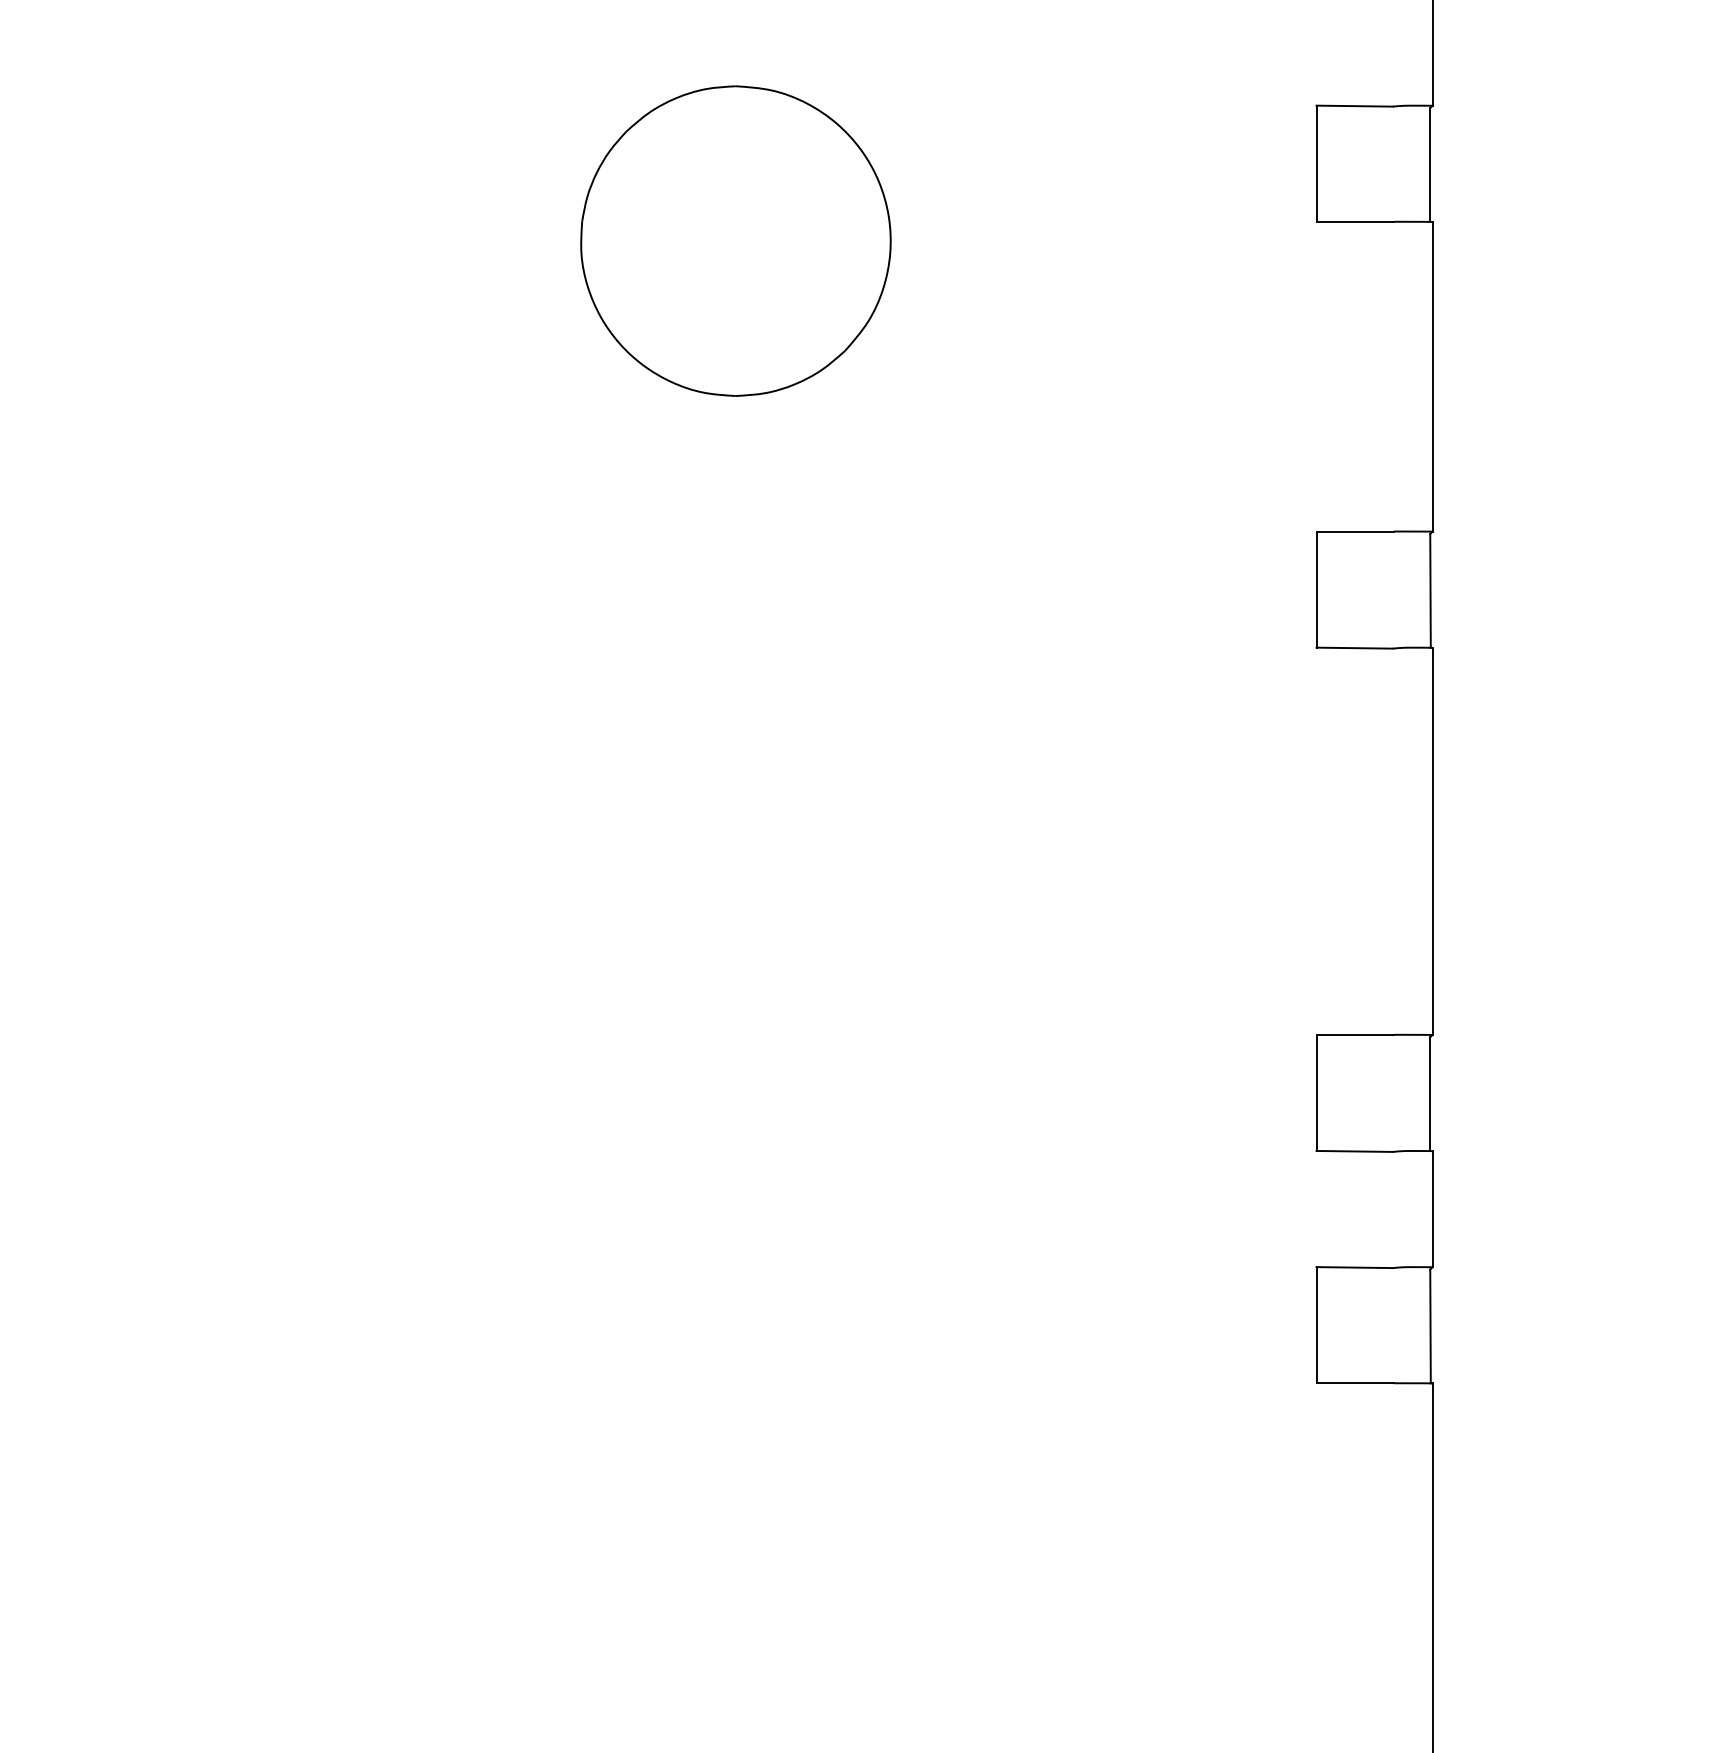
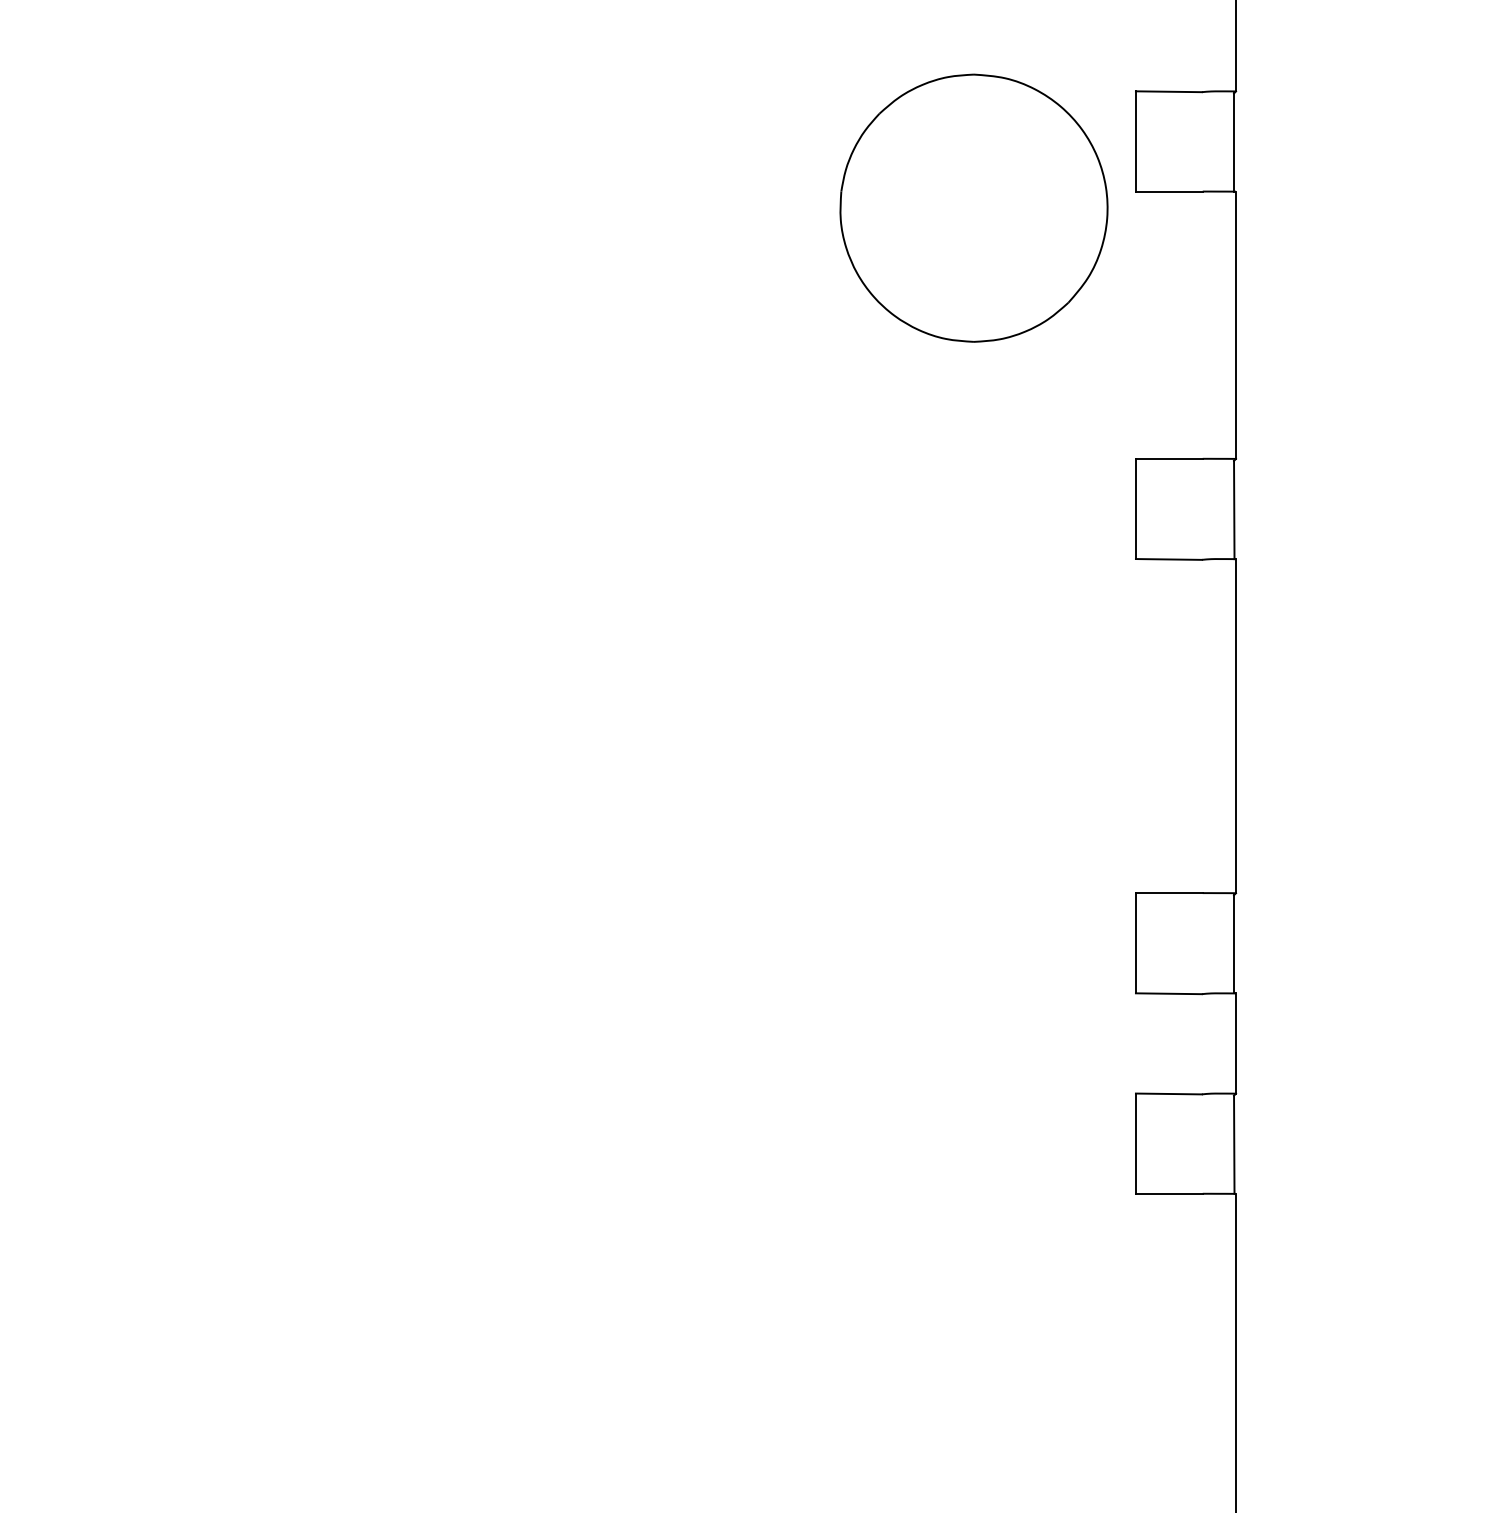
part: (735, 240) -> (973, 207), moved

